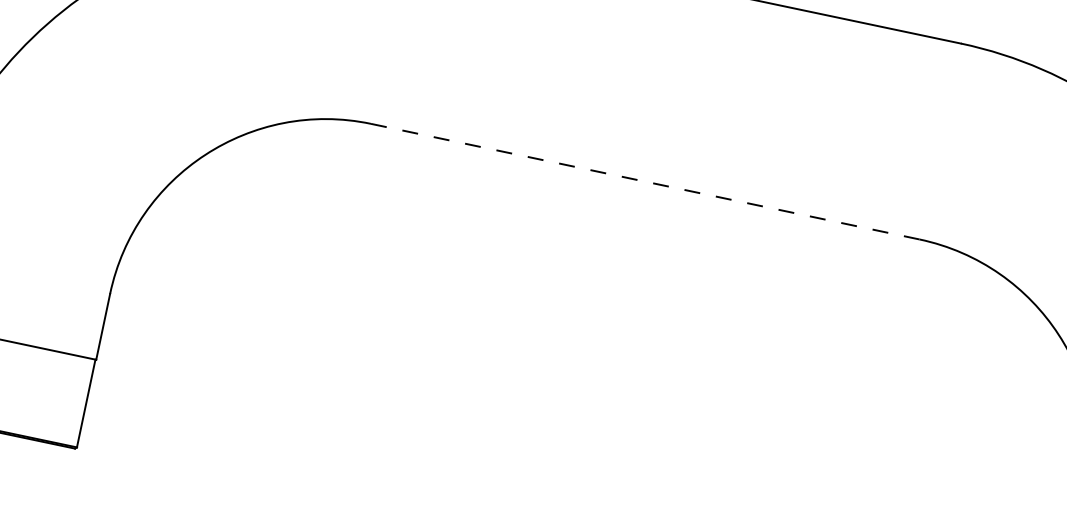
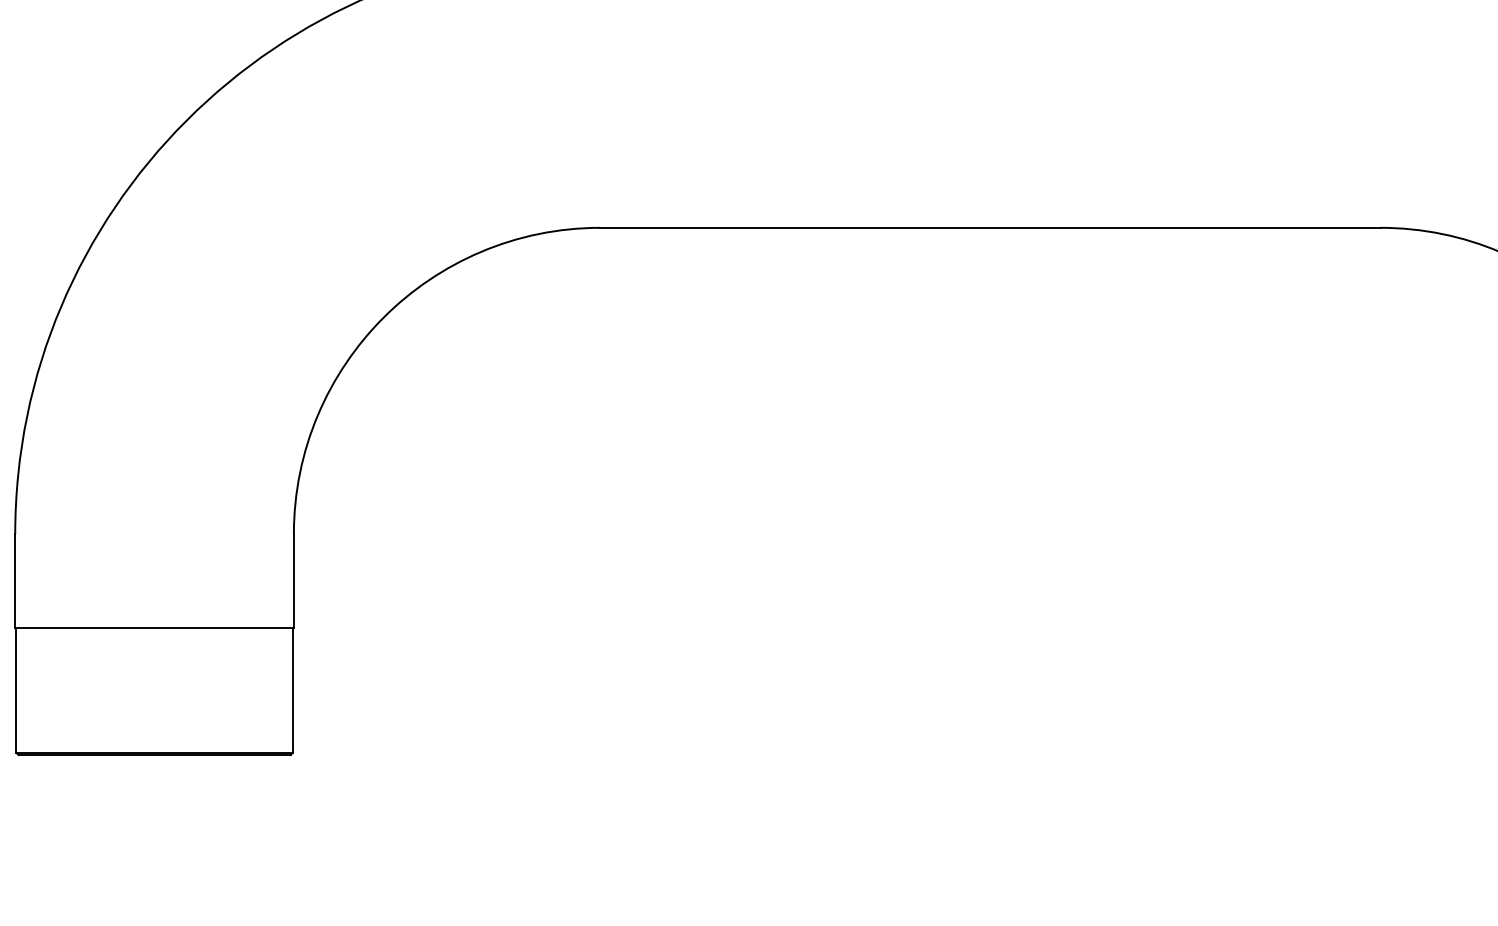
line: (646, 181) -> (991, 227), dashed -> solid

